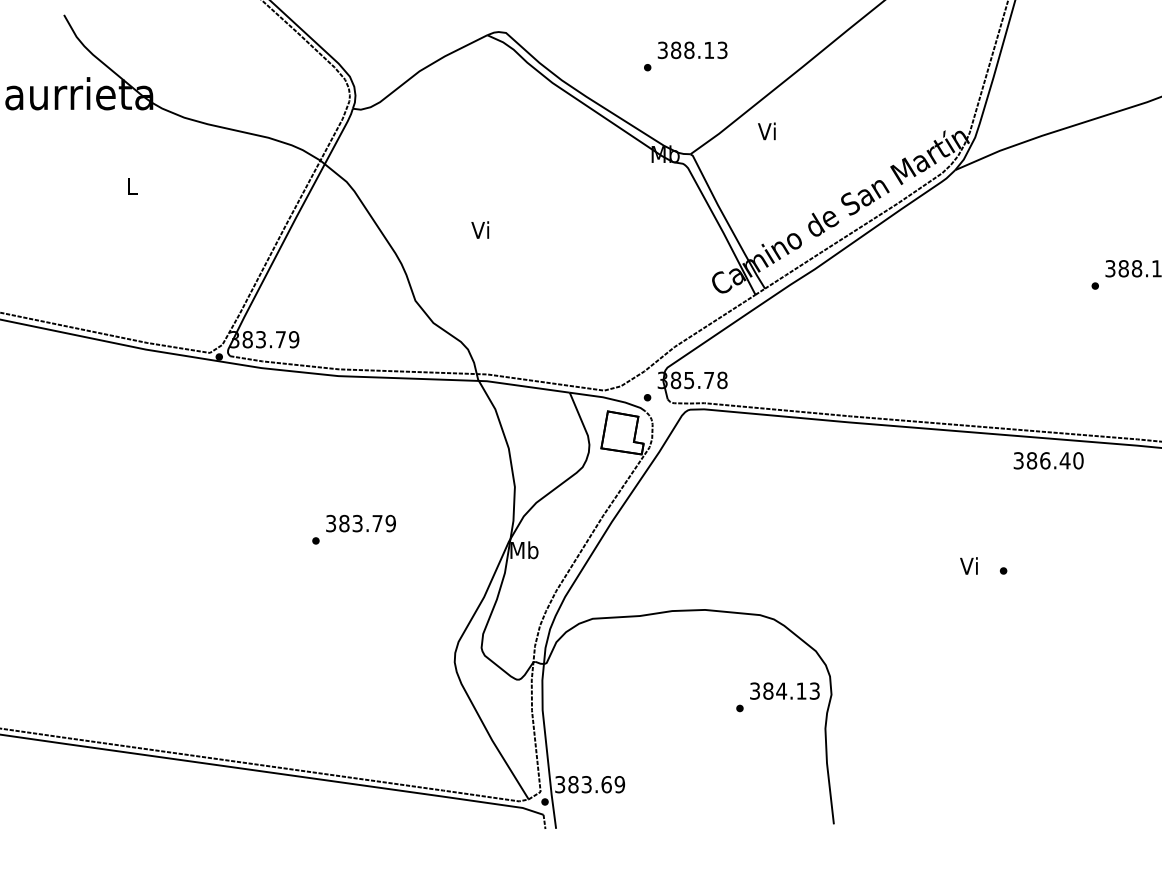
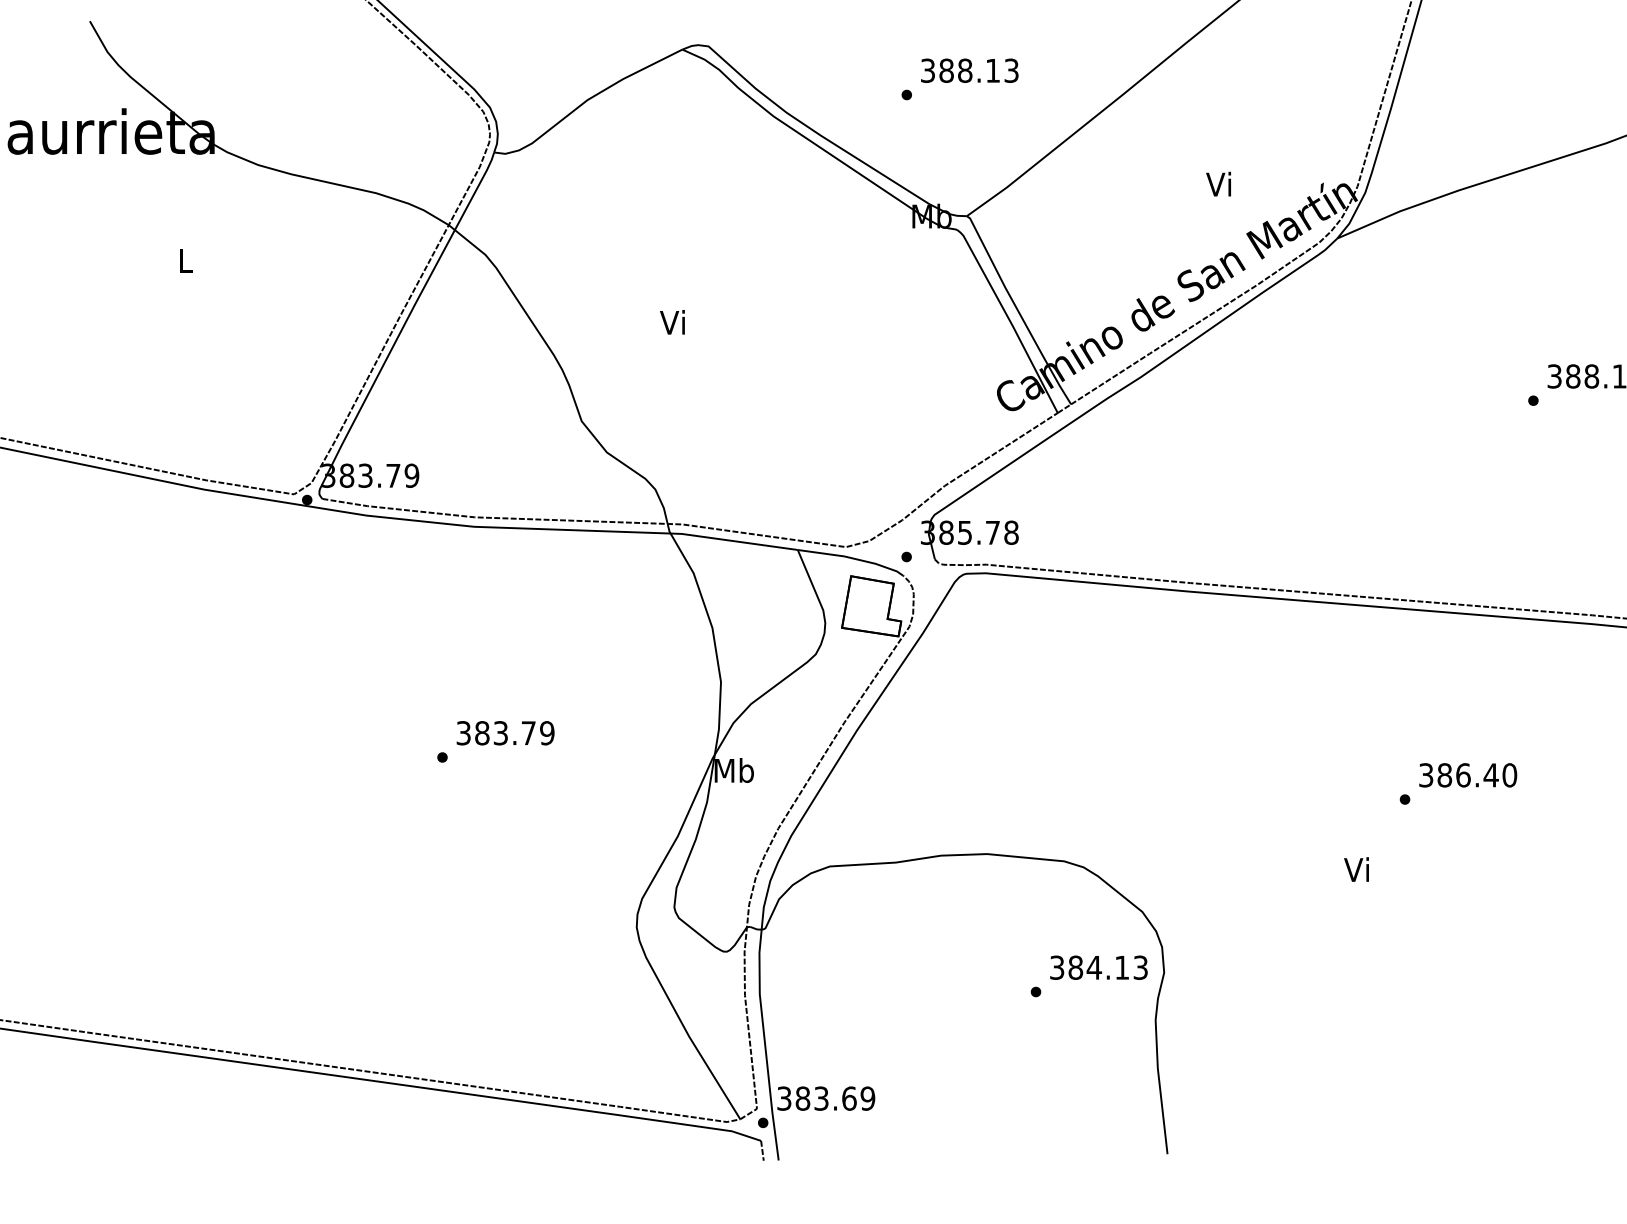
text: (766, 130) -> (1218, 183), moved
text: (1048, 460) -> (1468, 775), moved
text: (968, 565) -> (1356, 869), moved

